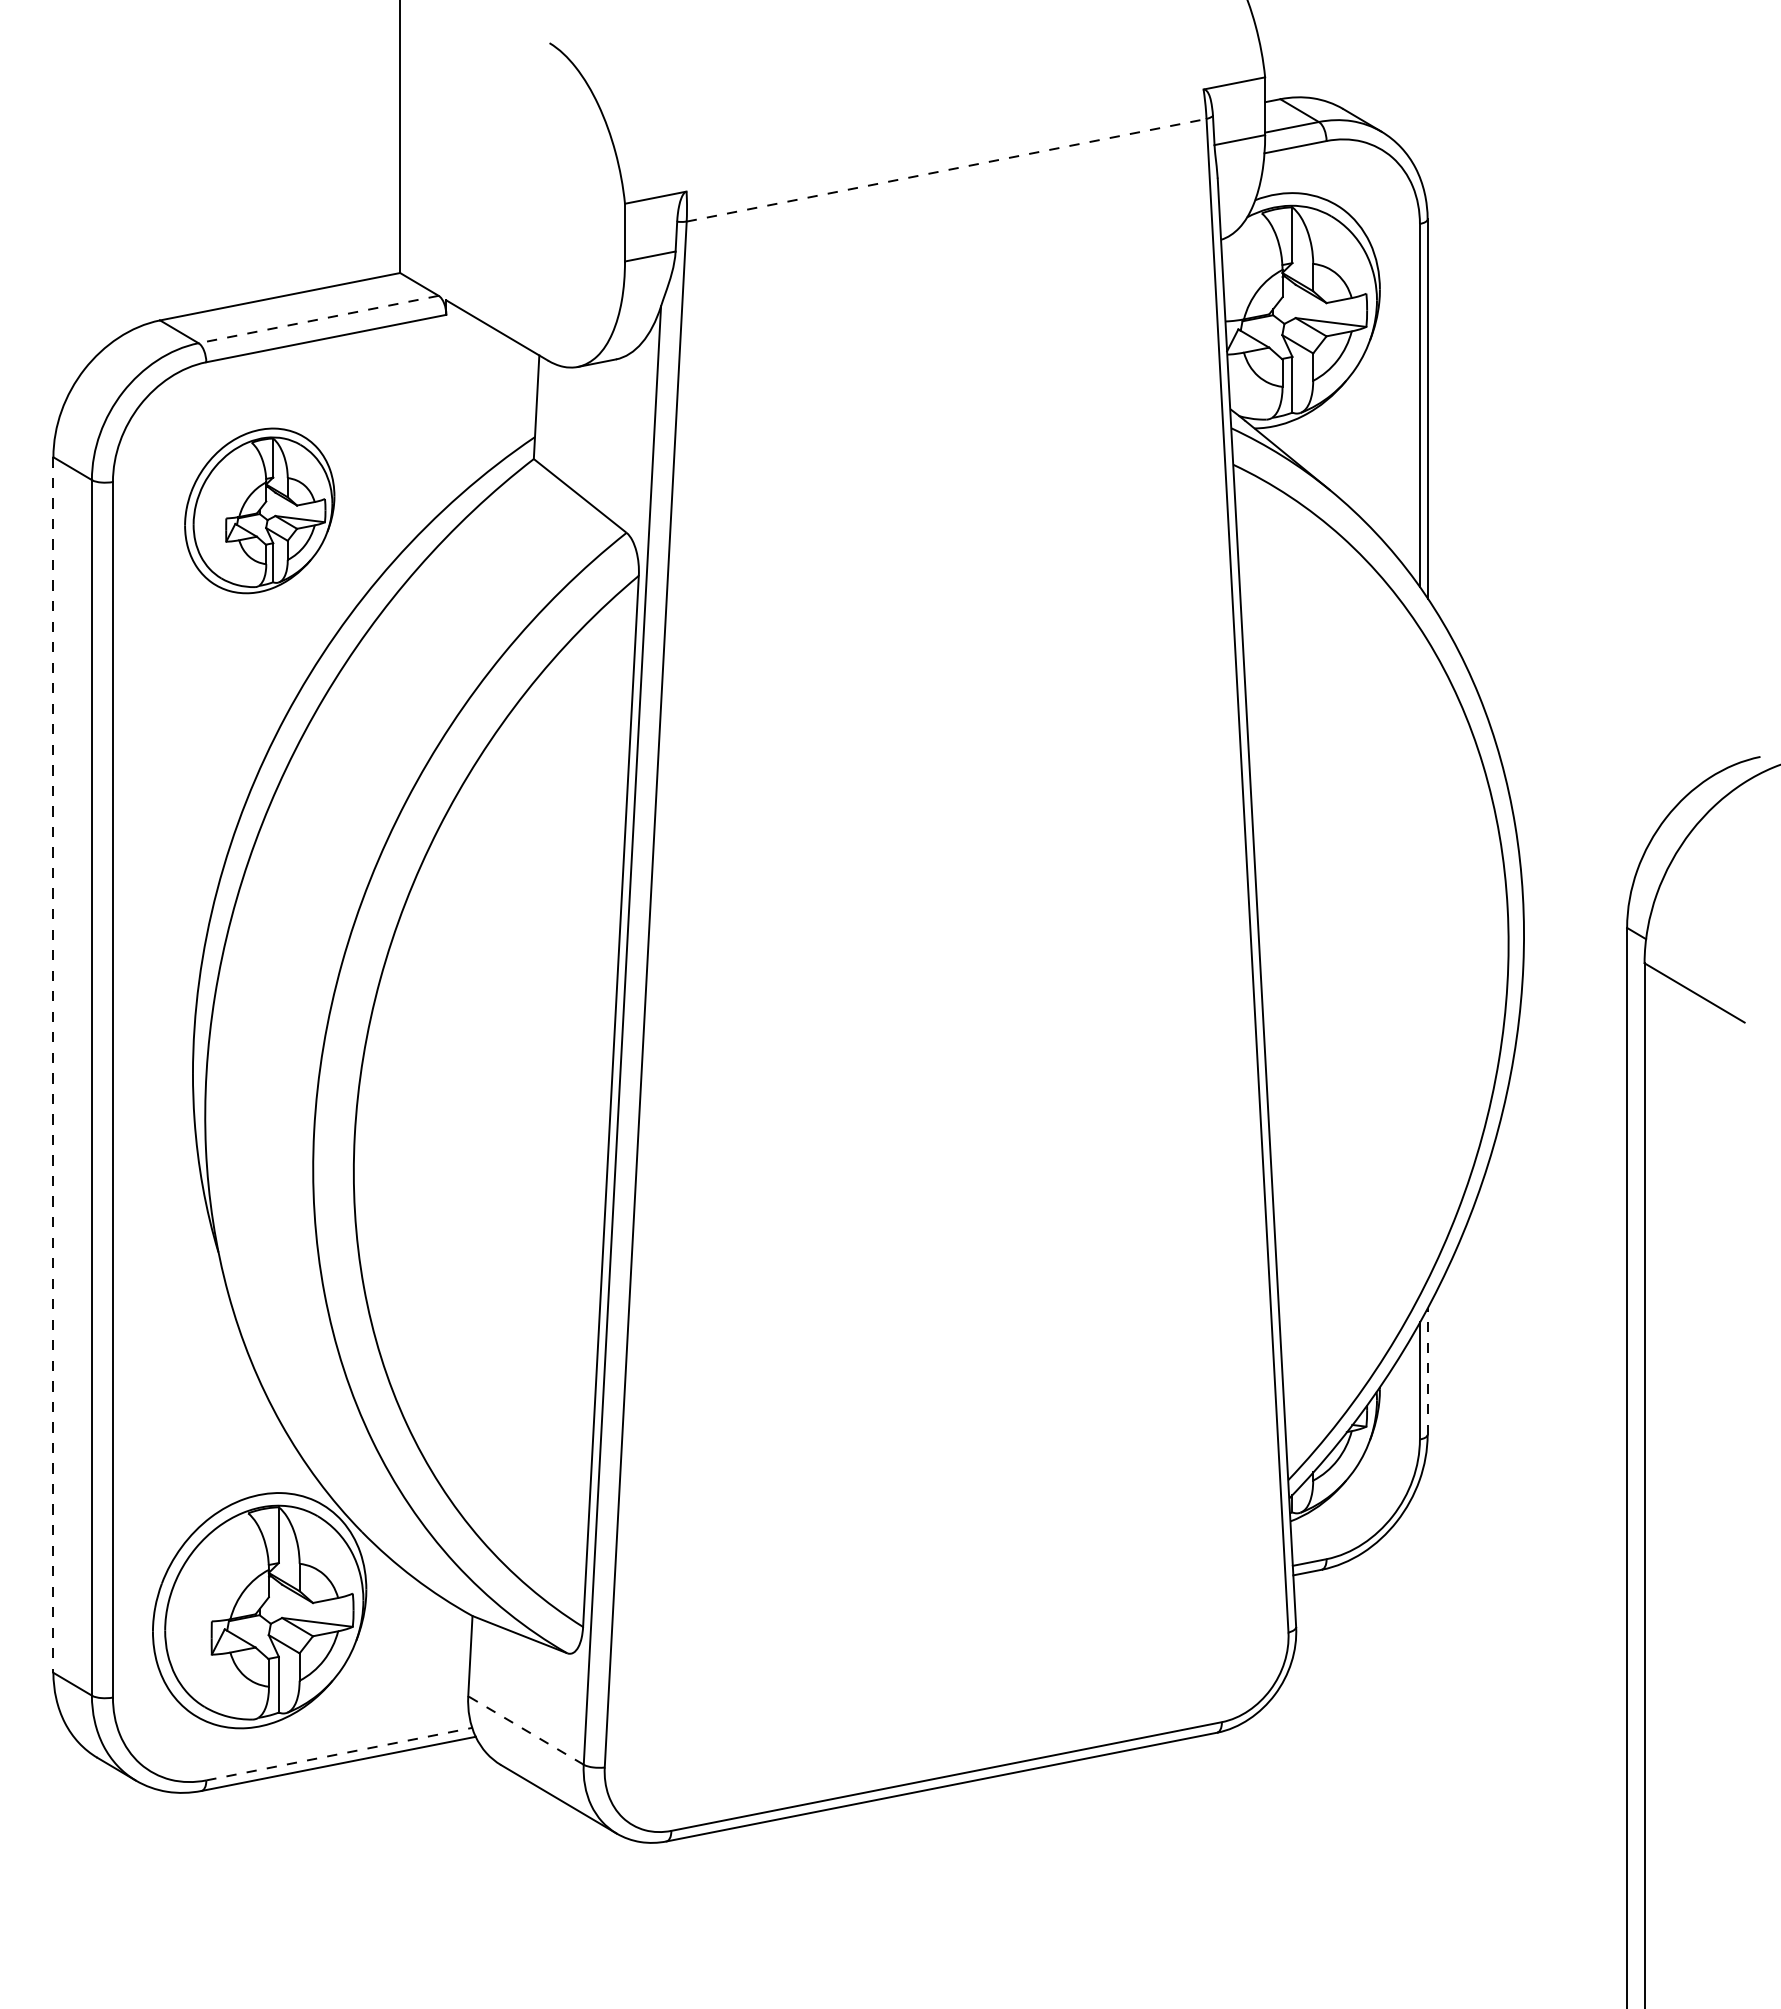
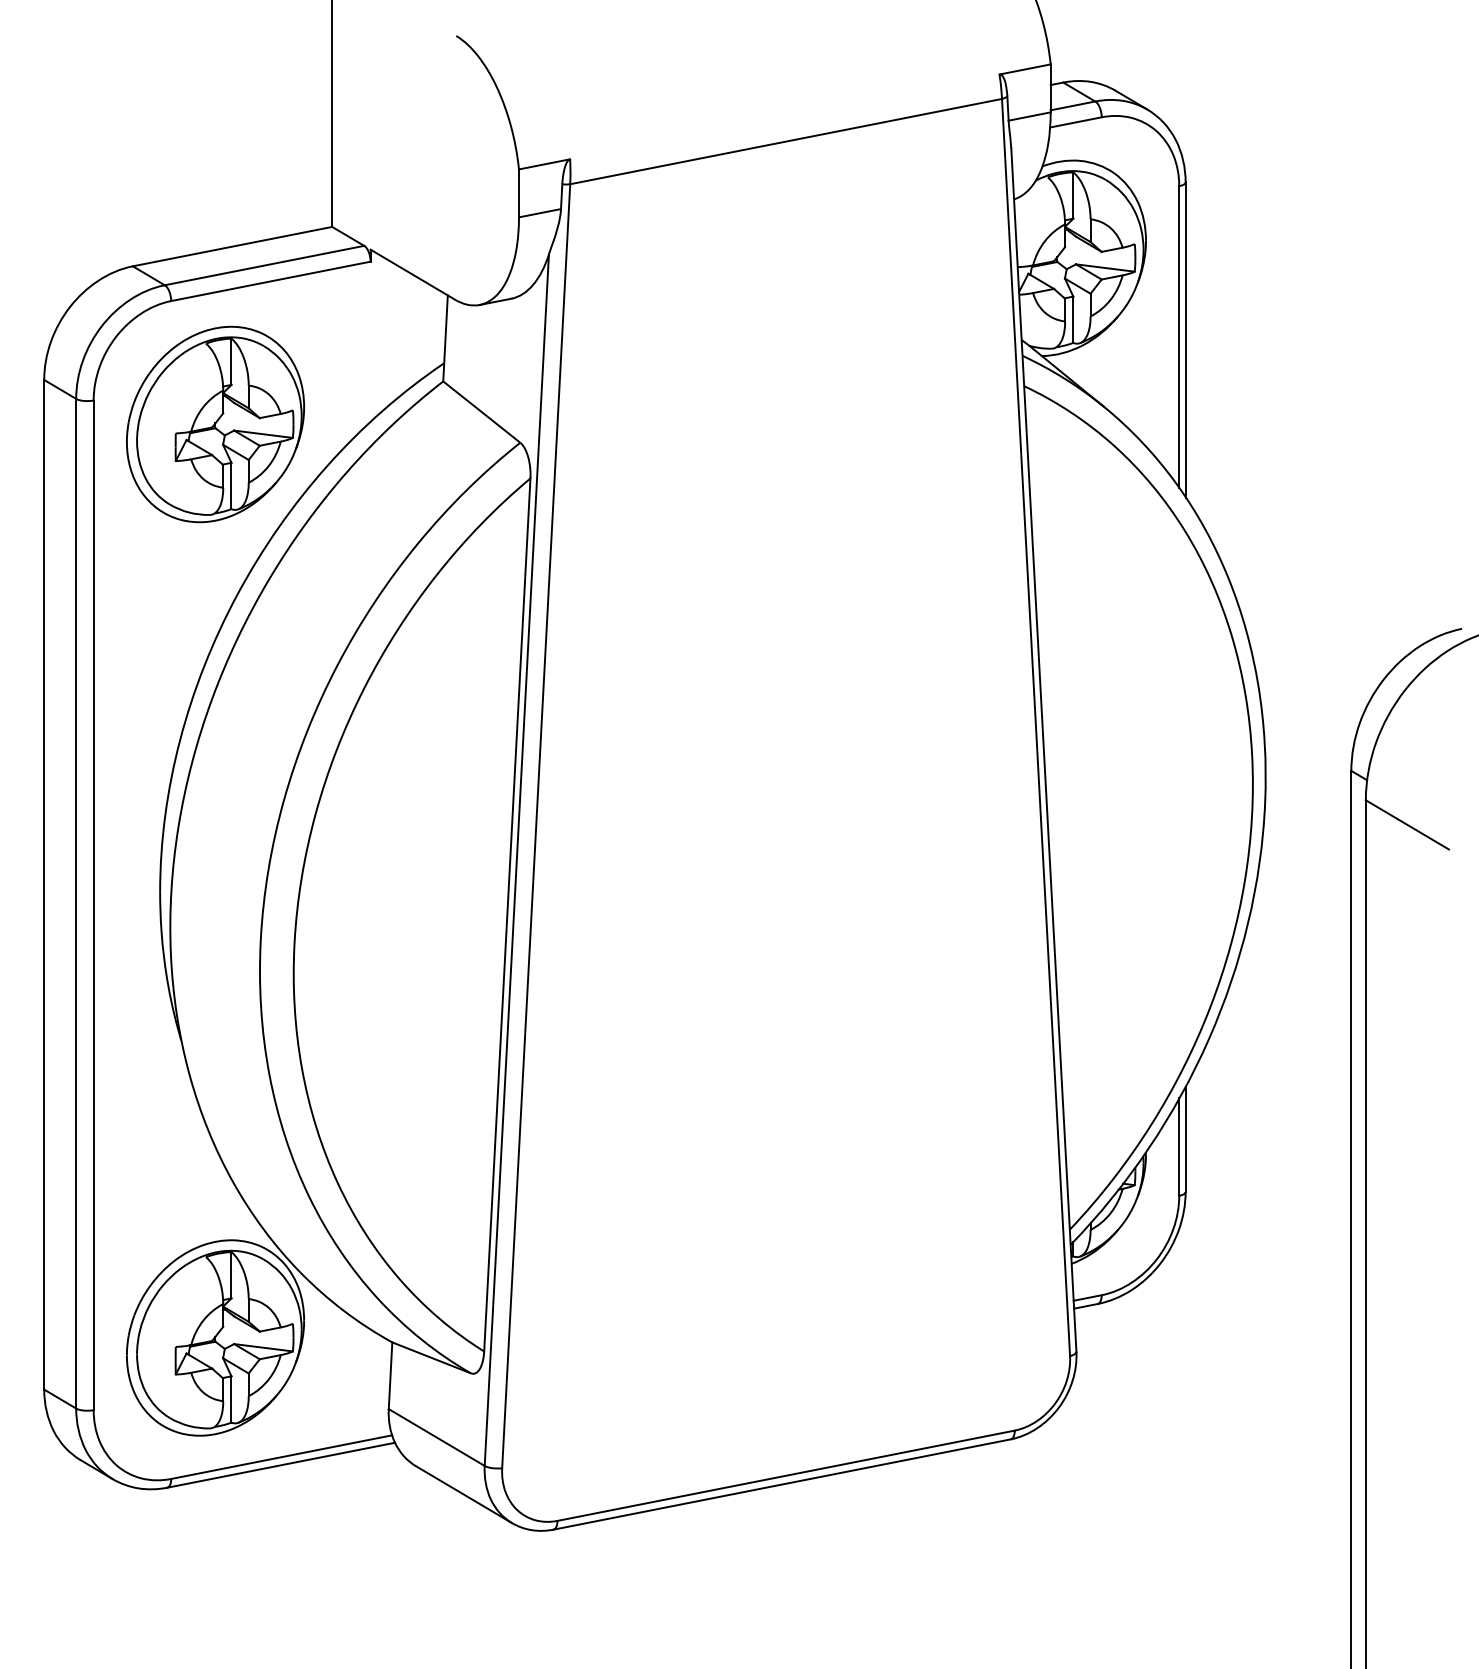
line: (946, 170) -> (786, 141), dashed -> solid
line: (318, 319) -> (264, 265), dashed -> solid
part: (259, 510) -> (215, 424), size x1.43
line: (53, 1065) -> (44, 885), dashed -> solid
line: (1427, 1371) -> (1185, 1139), dashed -> solid
line: (525, 1730) -> (436, 1437), dashed -> solid
line: (339, 1754) -> (281, 1457), dashed -> solid

